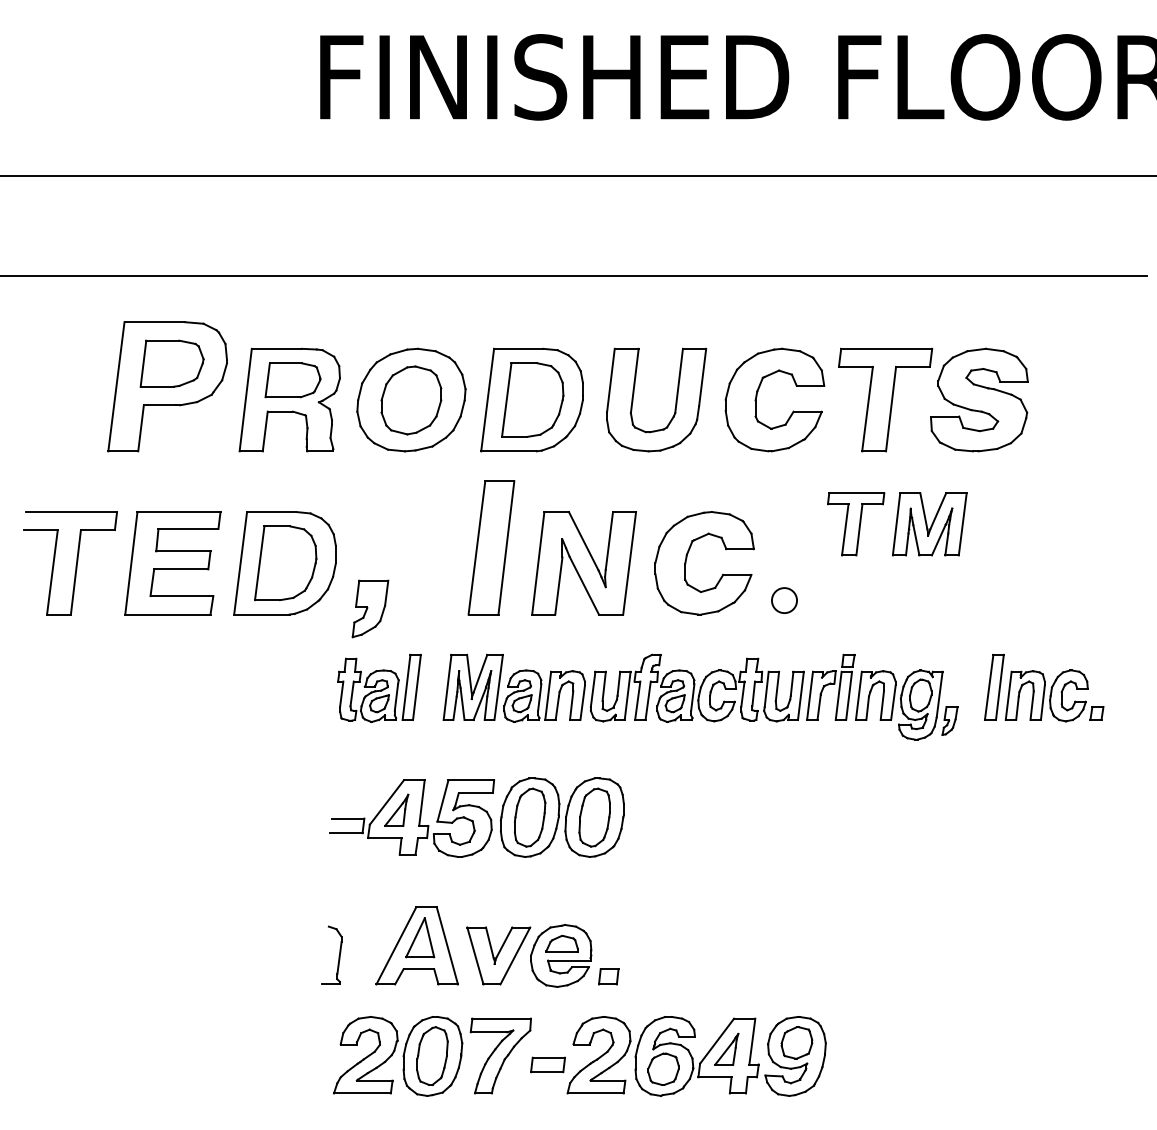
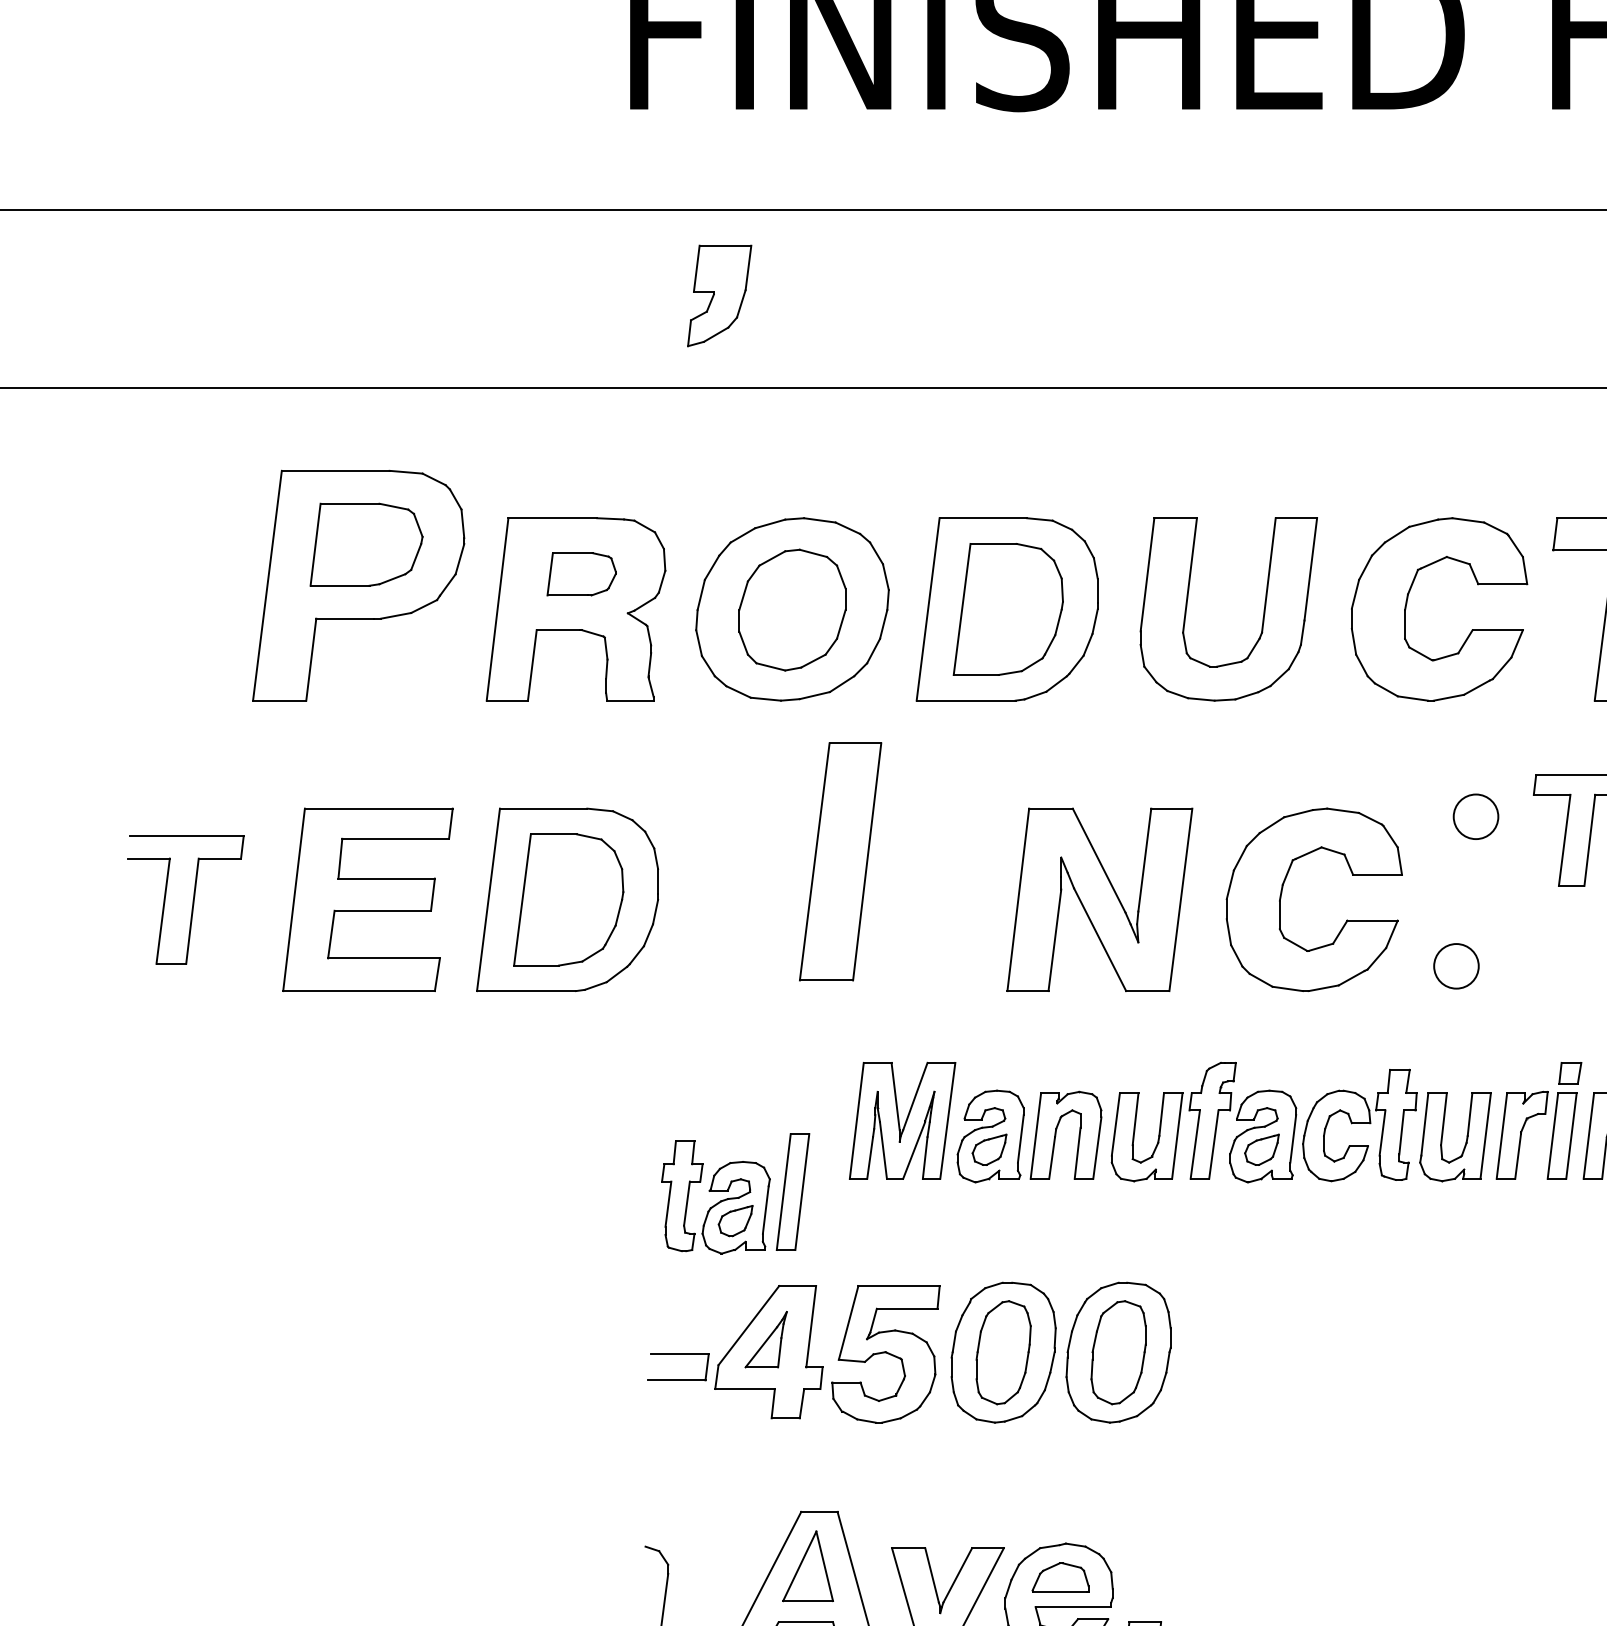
part: (292, 380) -> (580, 574), size x0.7
circle: (795, 516) -> (1476, 816), added
part: (491, 547) -> (840, 861), moved
part: (70, 563) -> (185, 900), size x0.7
part: (370, 608) -> (719, 295), moved
part: (379, 687) -> (735, 1192), moved

